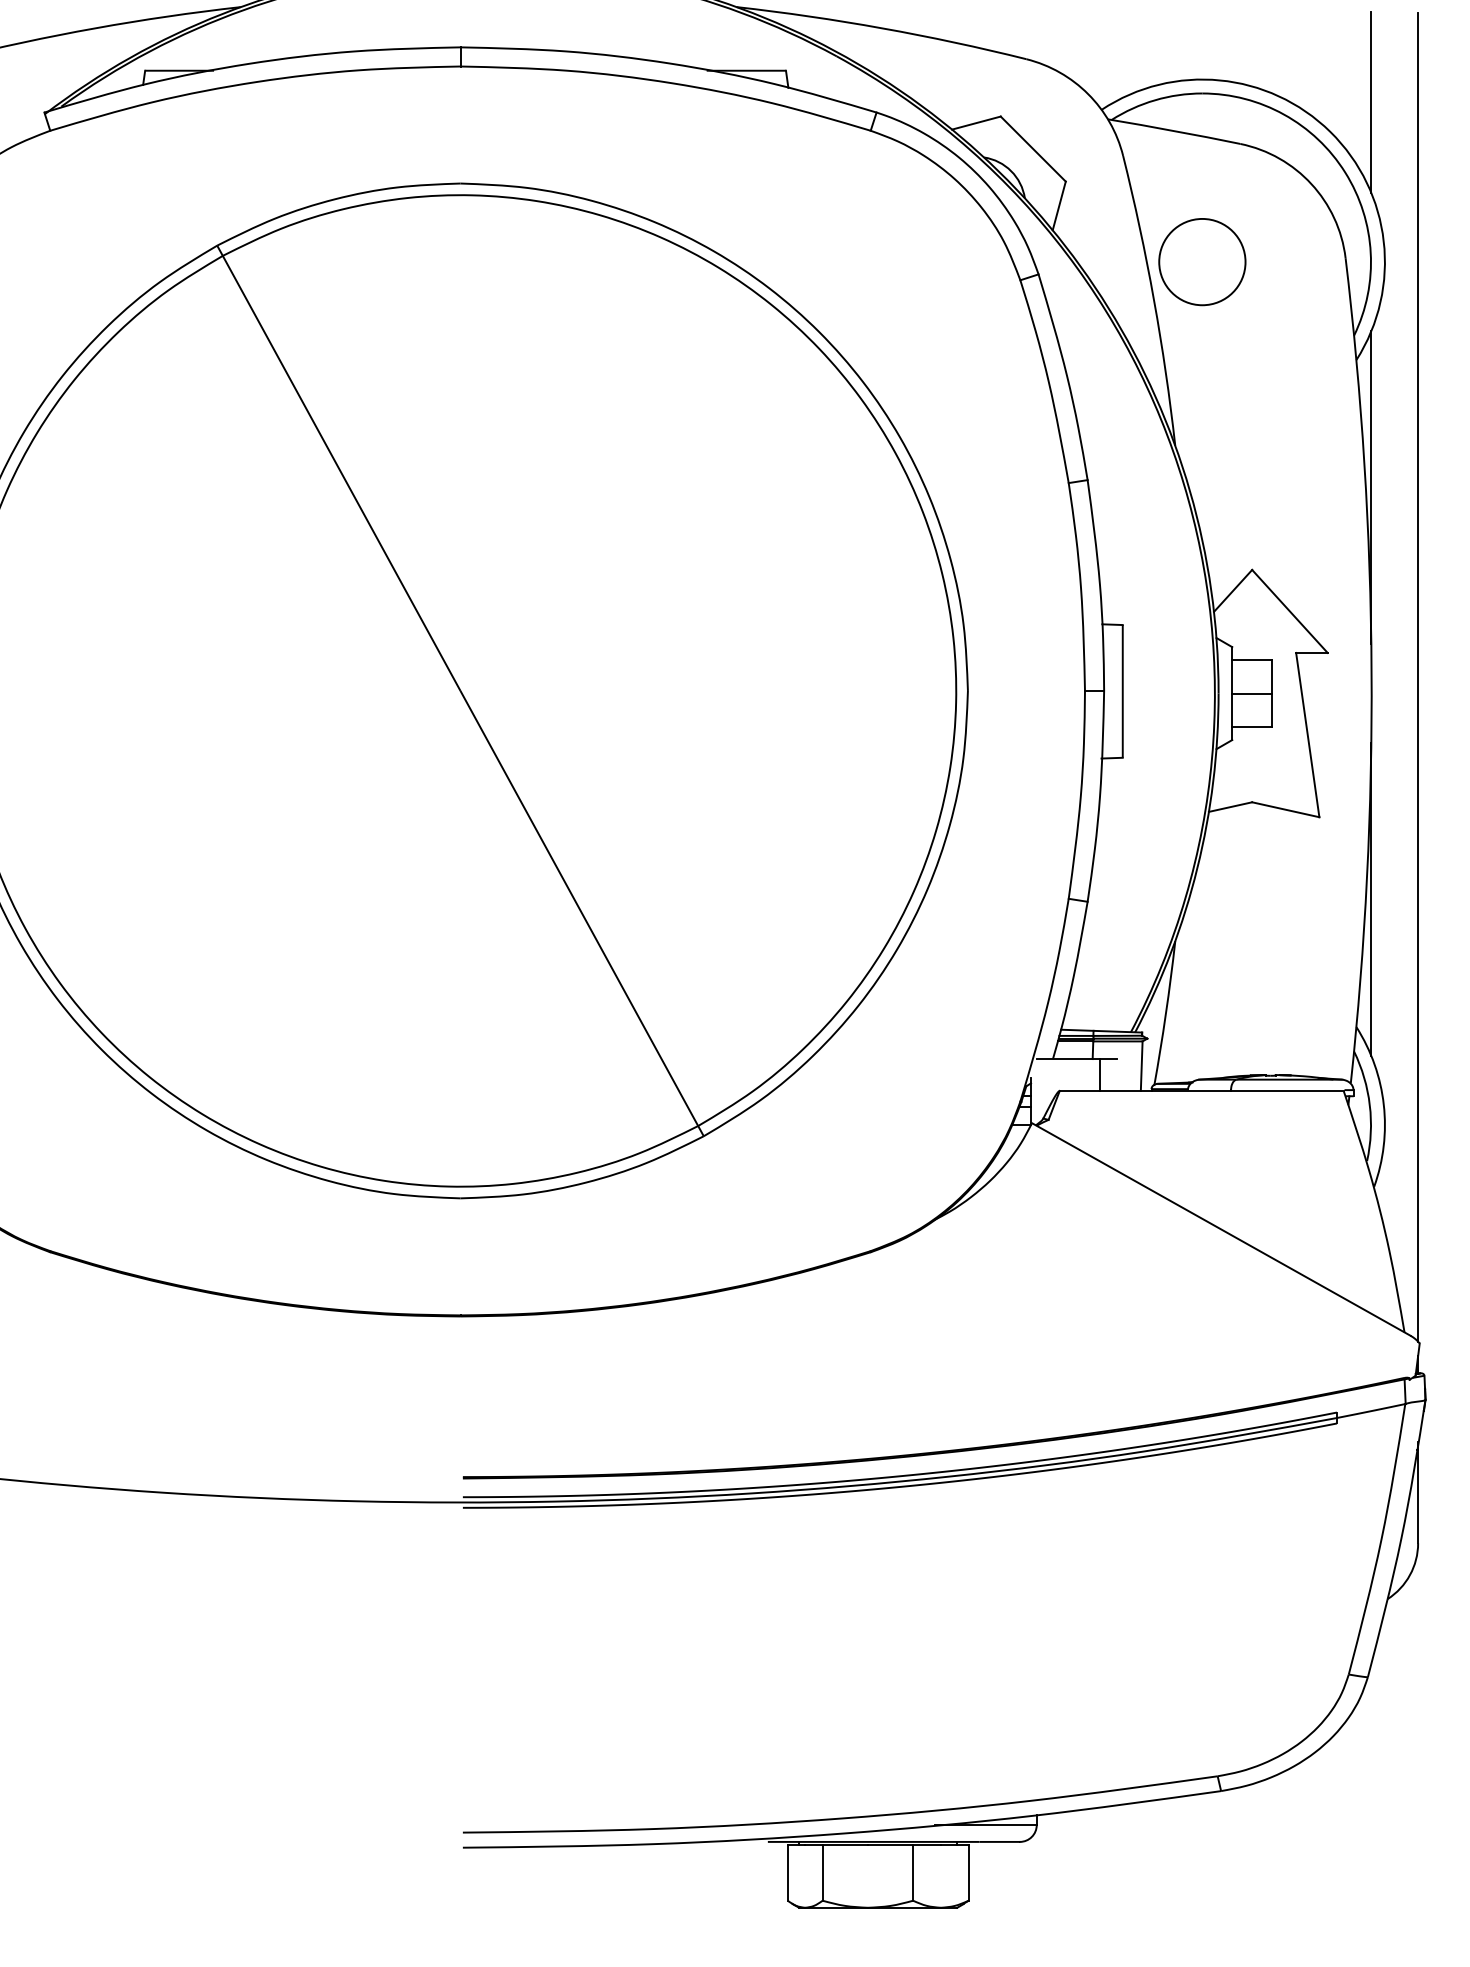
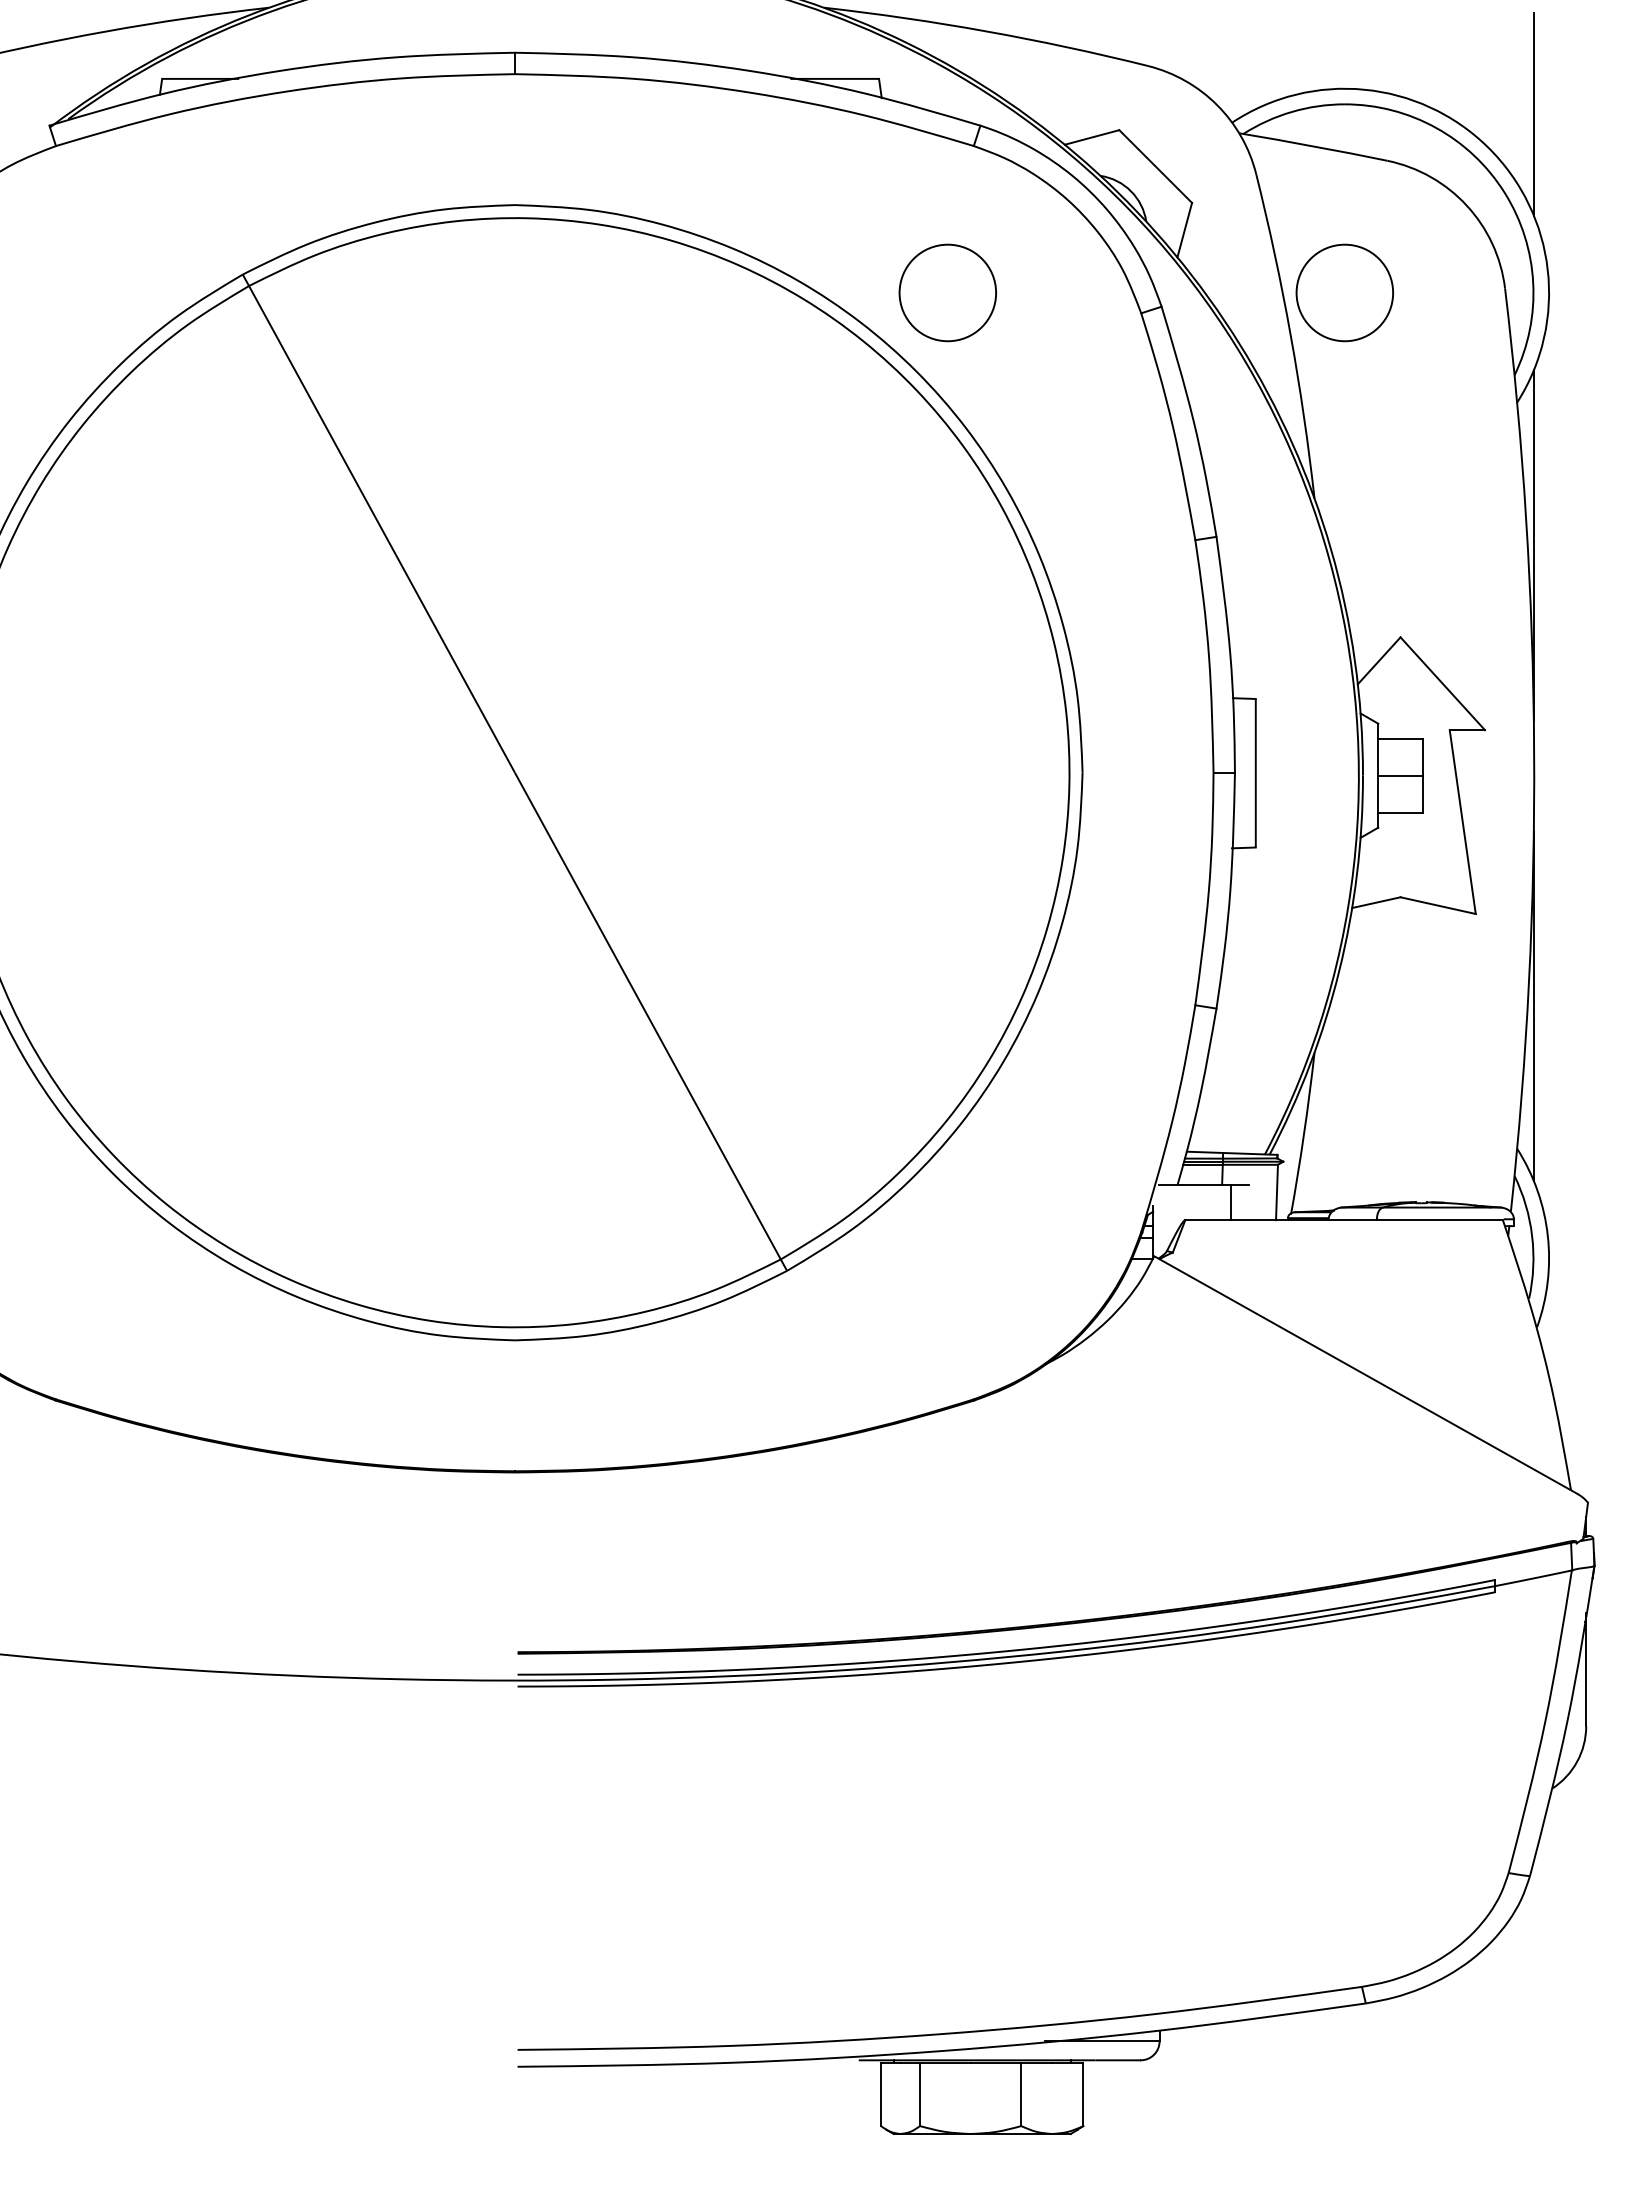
circle: (847, 261) -> (947, 292), added
line: (1418, 677) -> (1586, 757), removed

